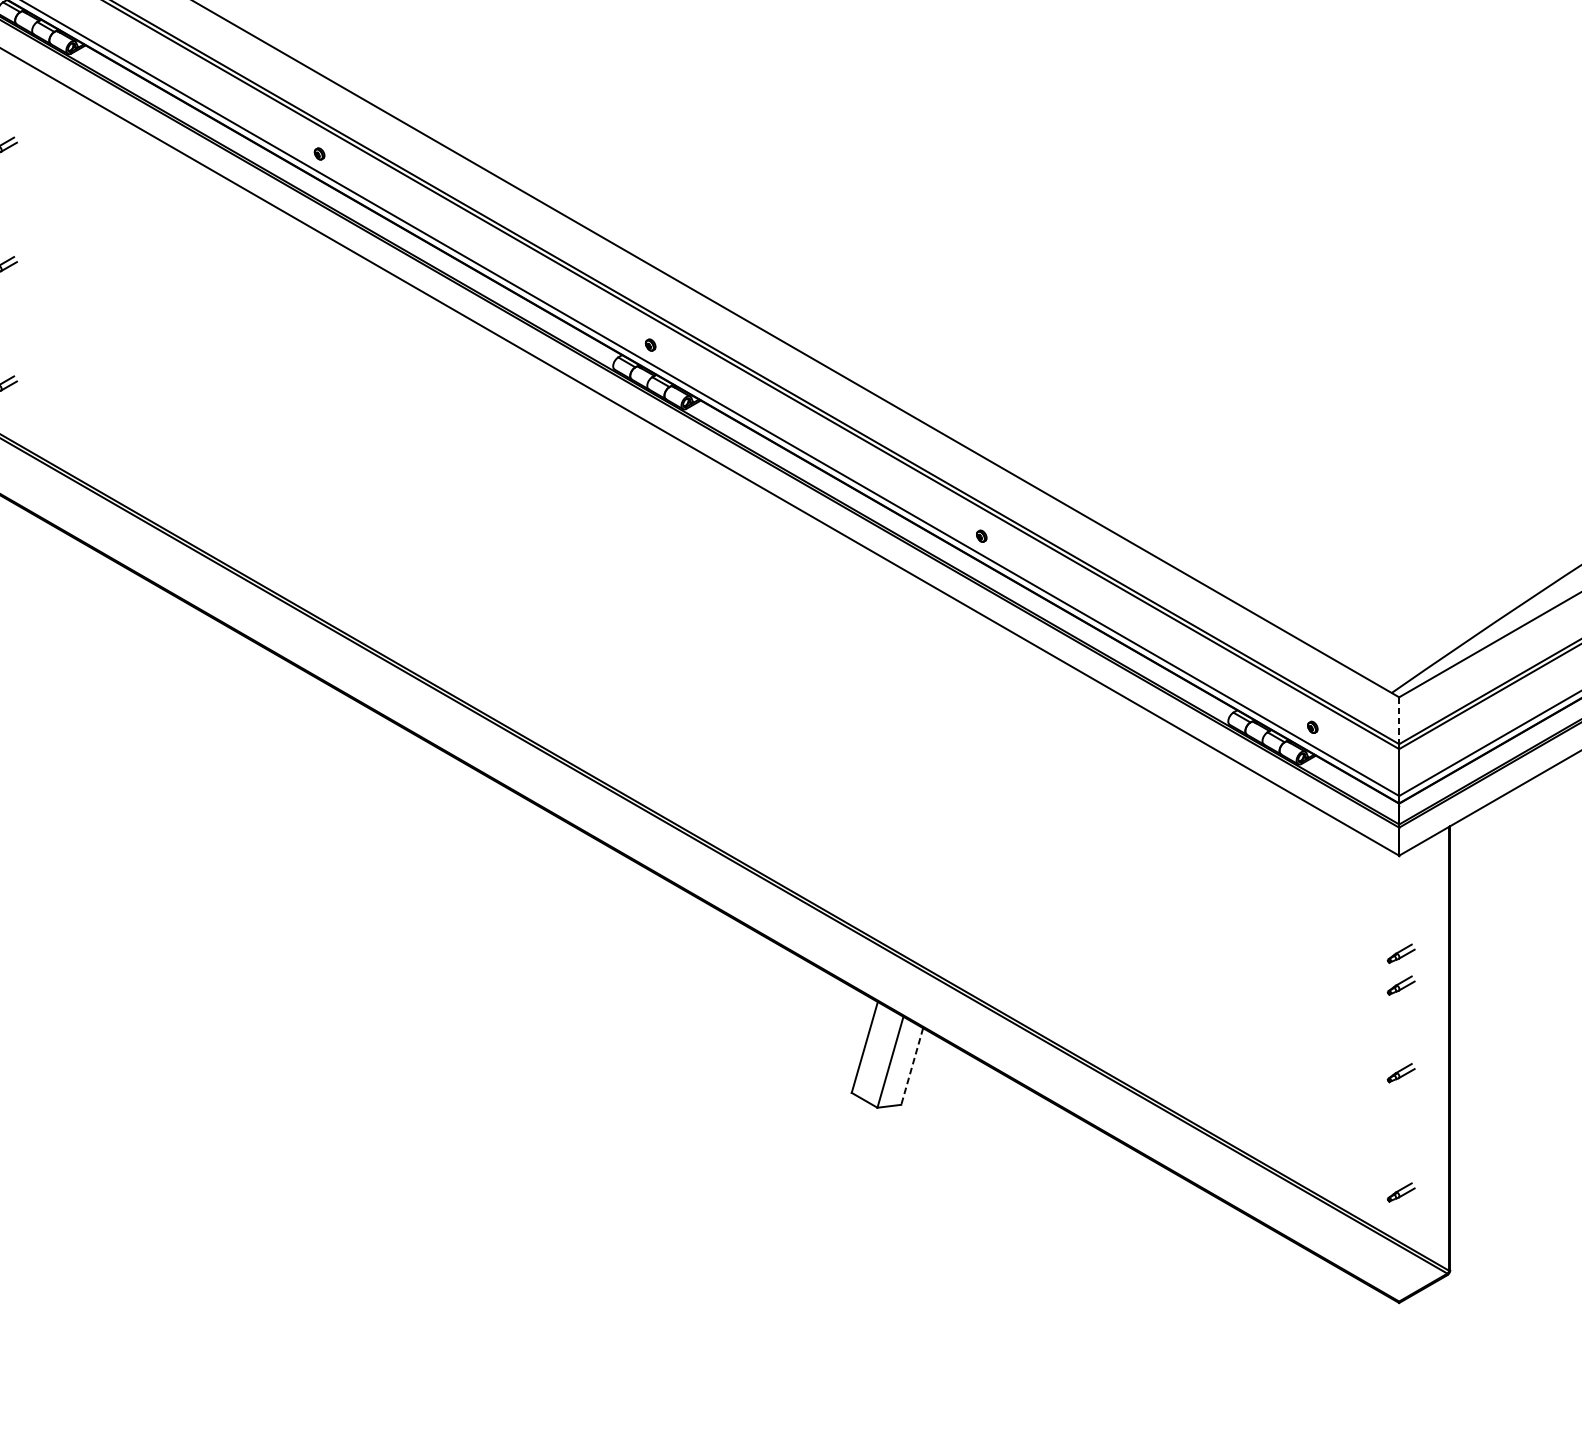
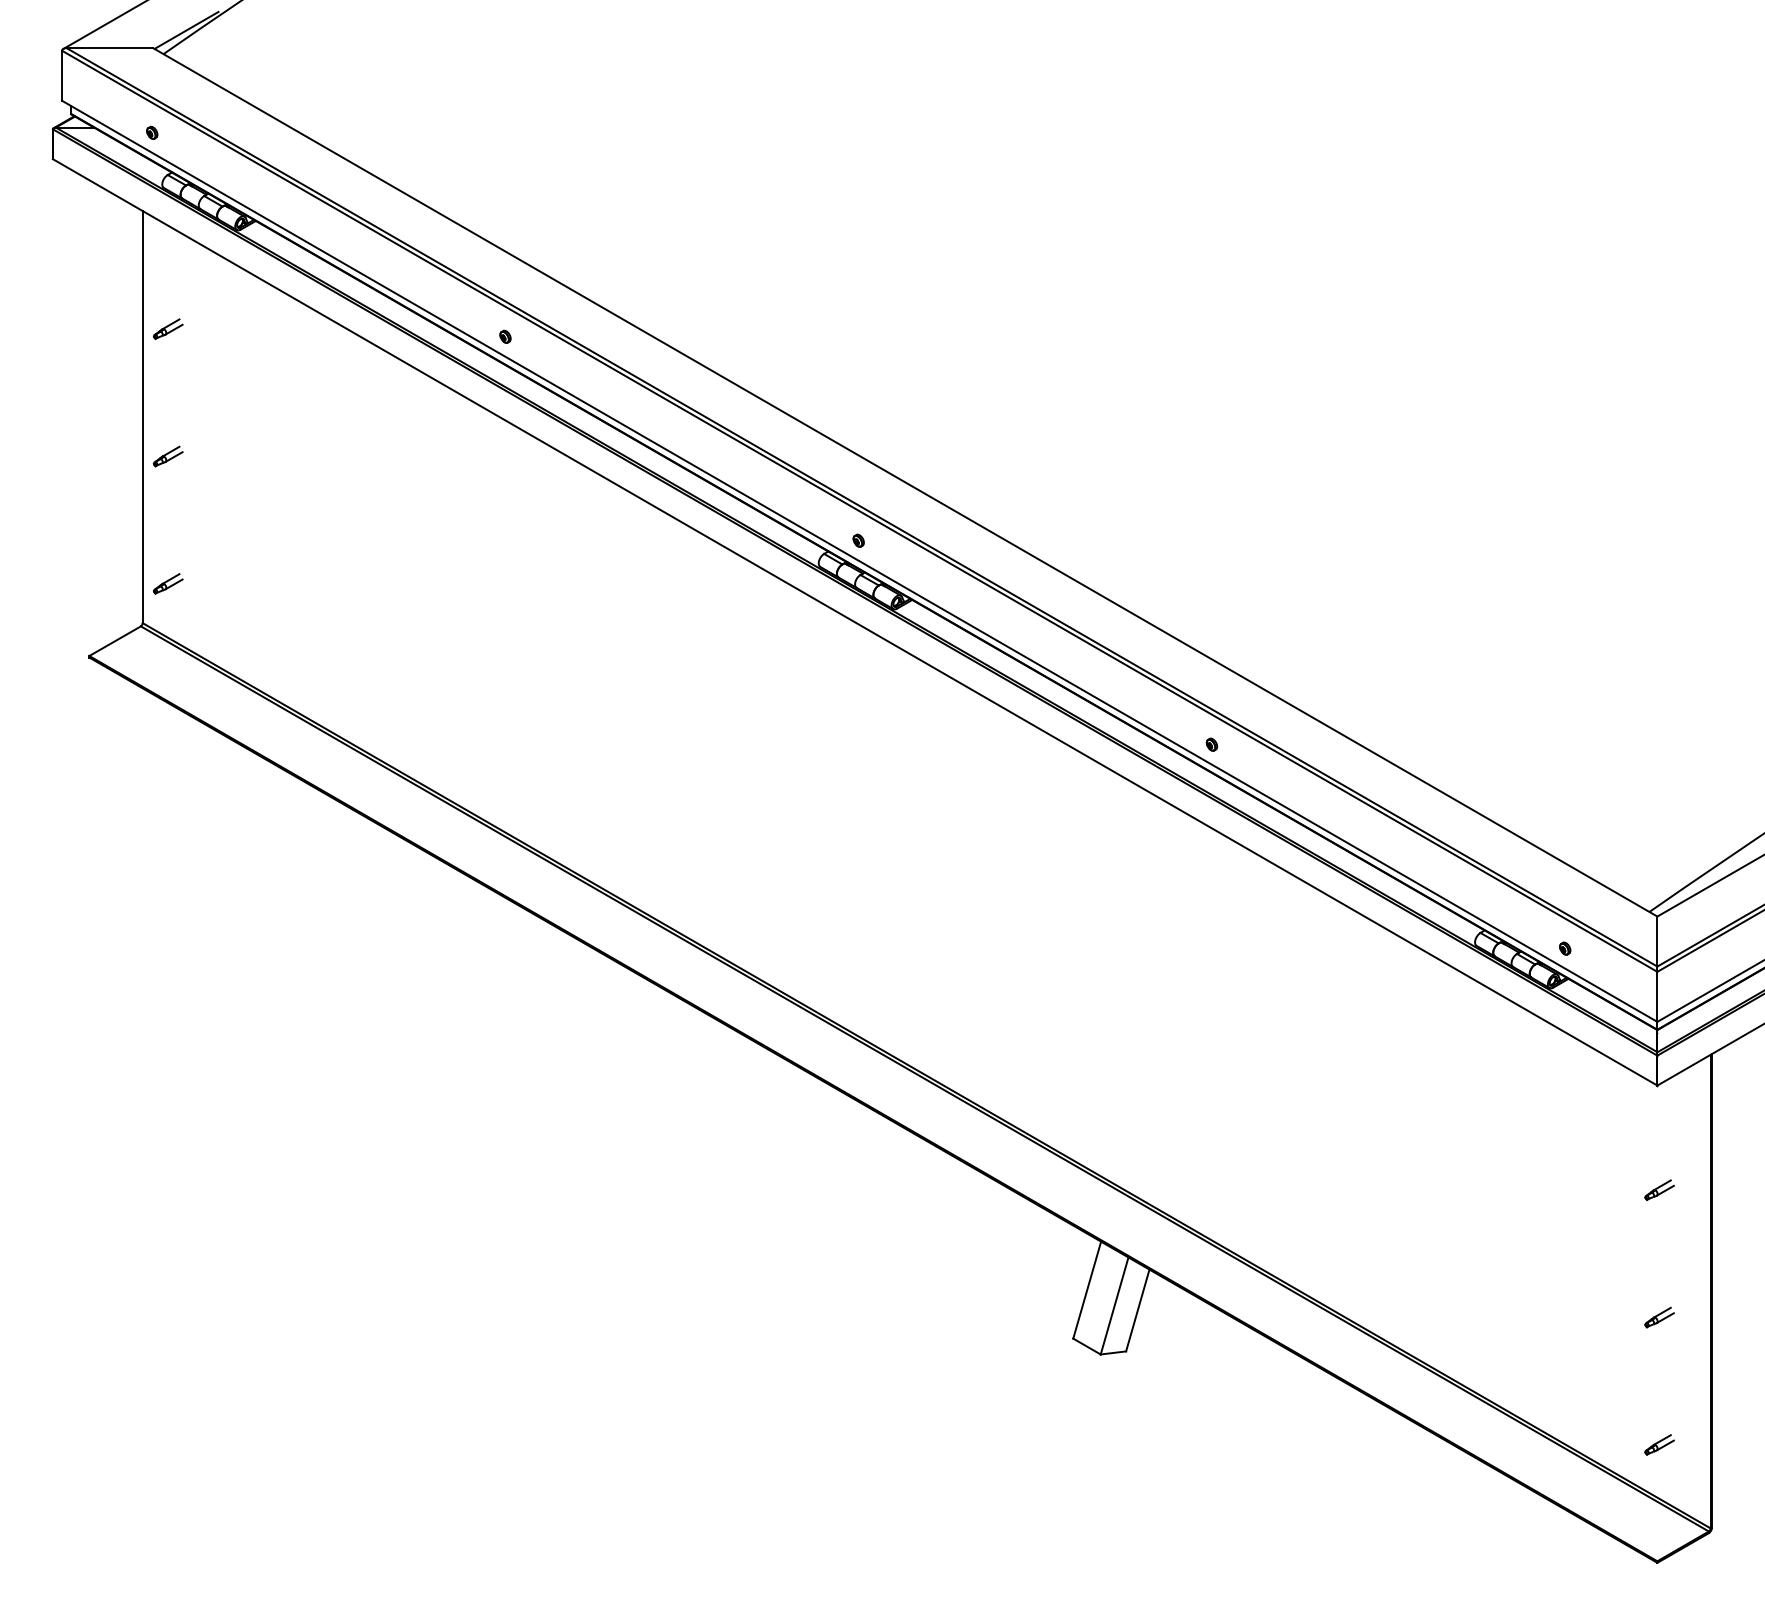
line: (1399, 721) -> (1657, 942), dashed -> solid
part: (1401, 984) -> (1659, 1223), removed
line: (911, 1066) -> (1137, 1310), dashed -> solid

